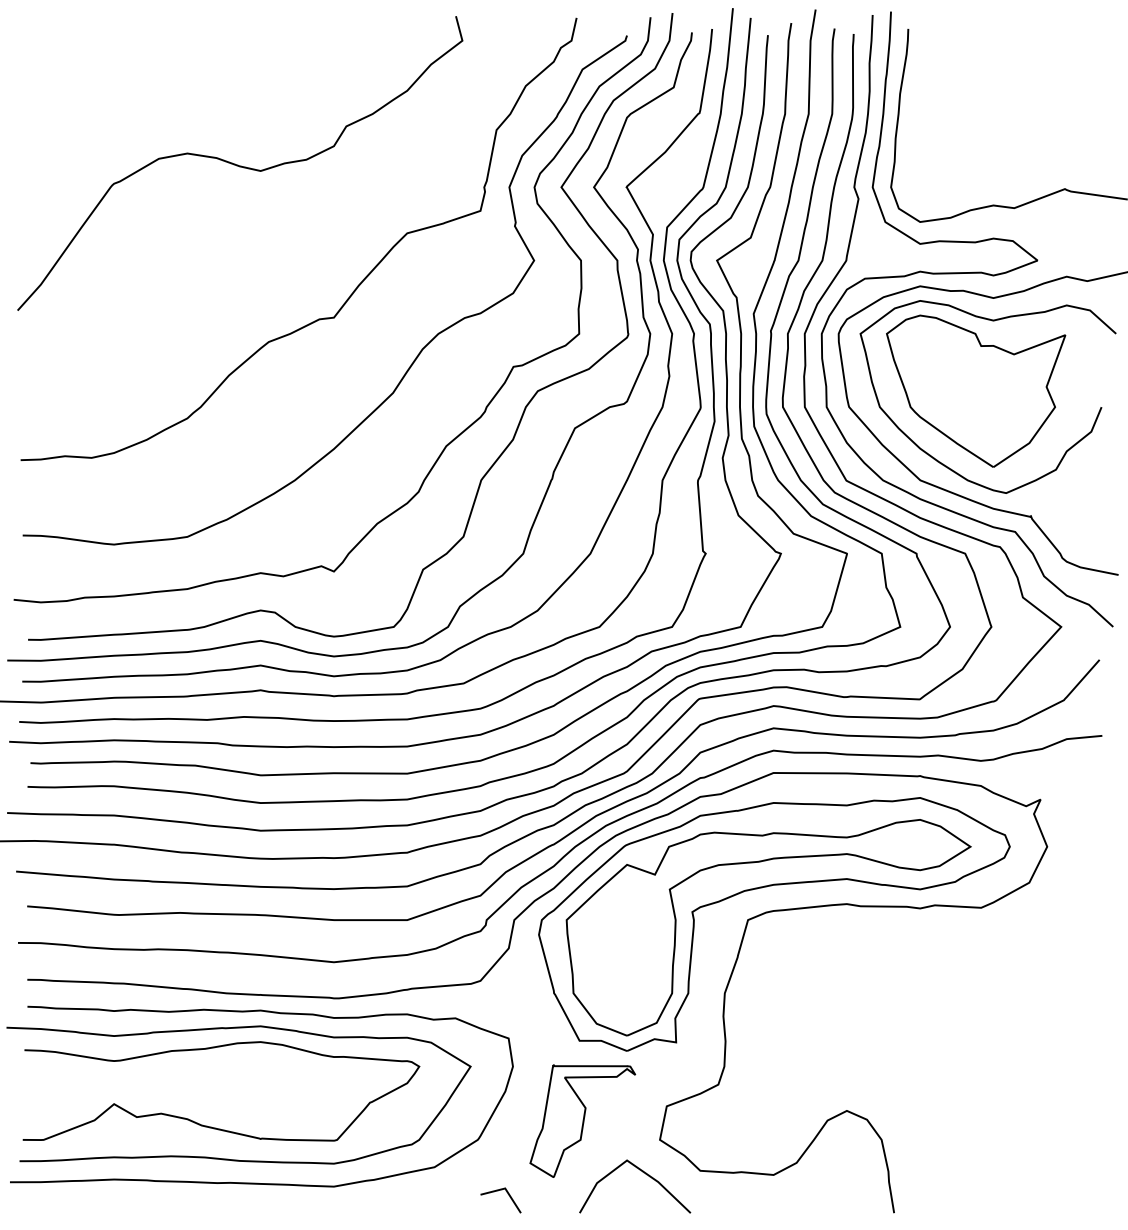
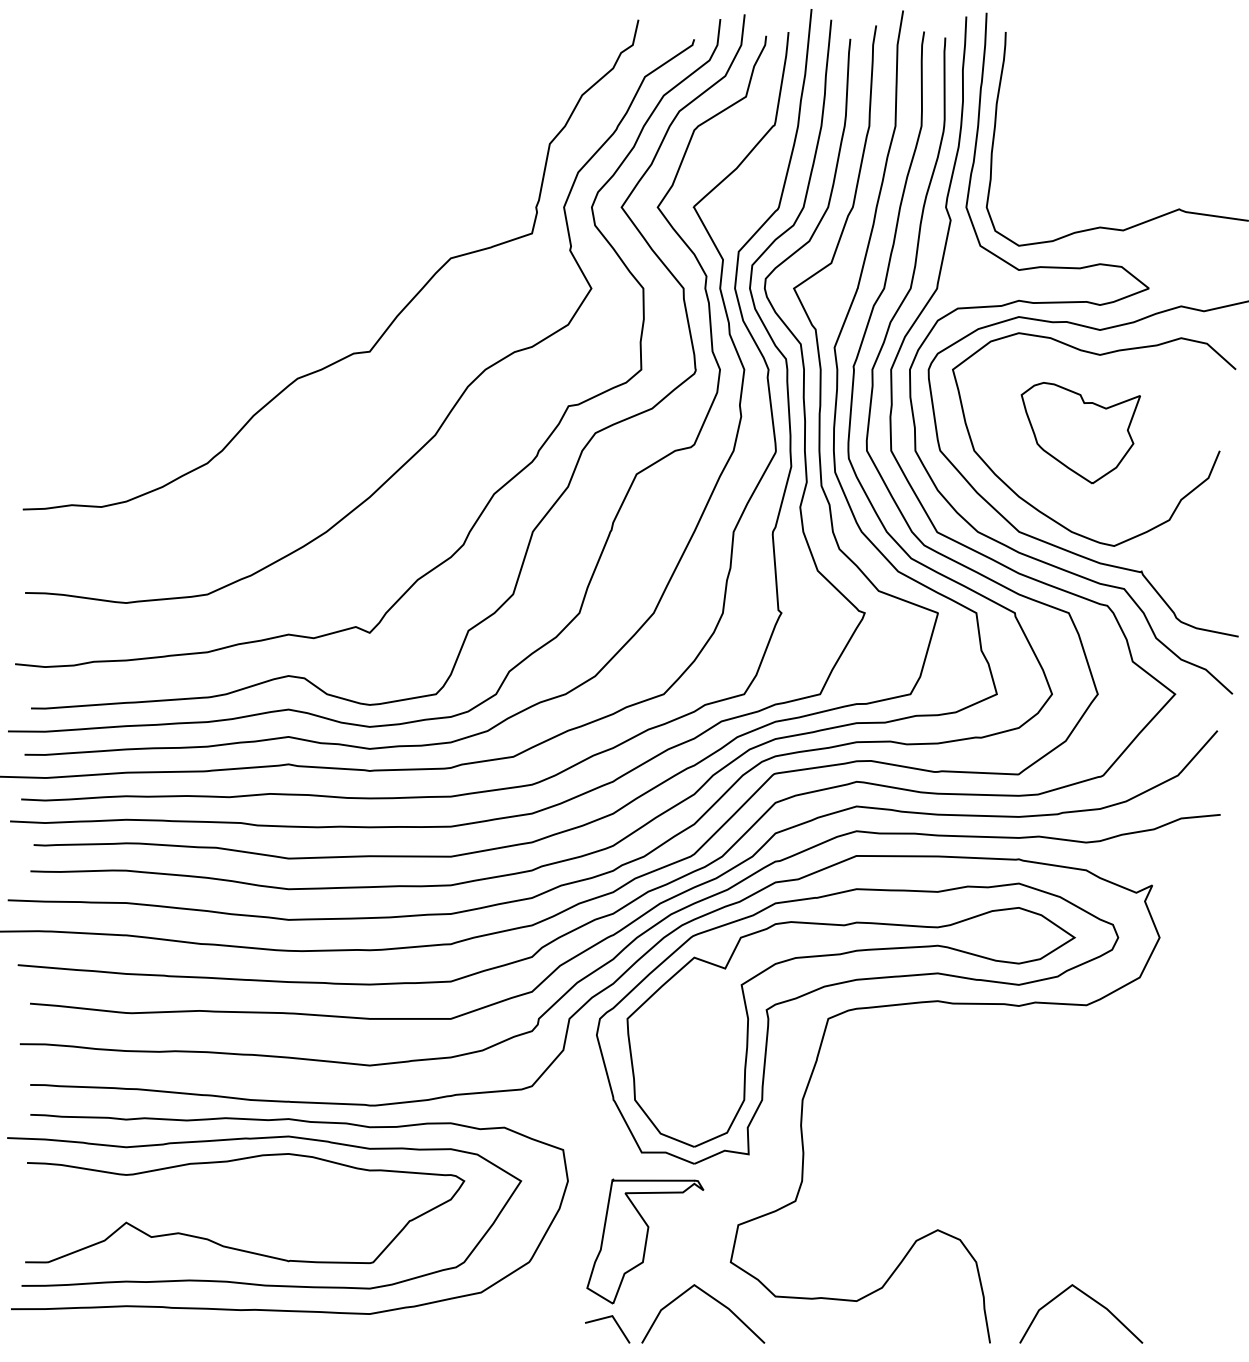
curve: (238, 164) -> (264, 182), removed
part: (975, 390) -> (1080, 432), size x0.6
line: (983, 1172) -> (1089, 1298), added
line: (508, 1196) -> (616, 1324), moved

